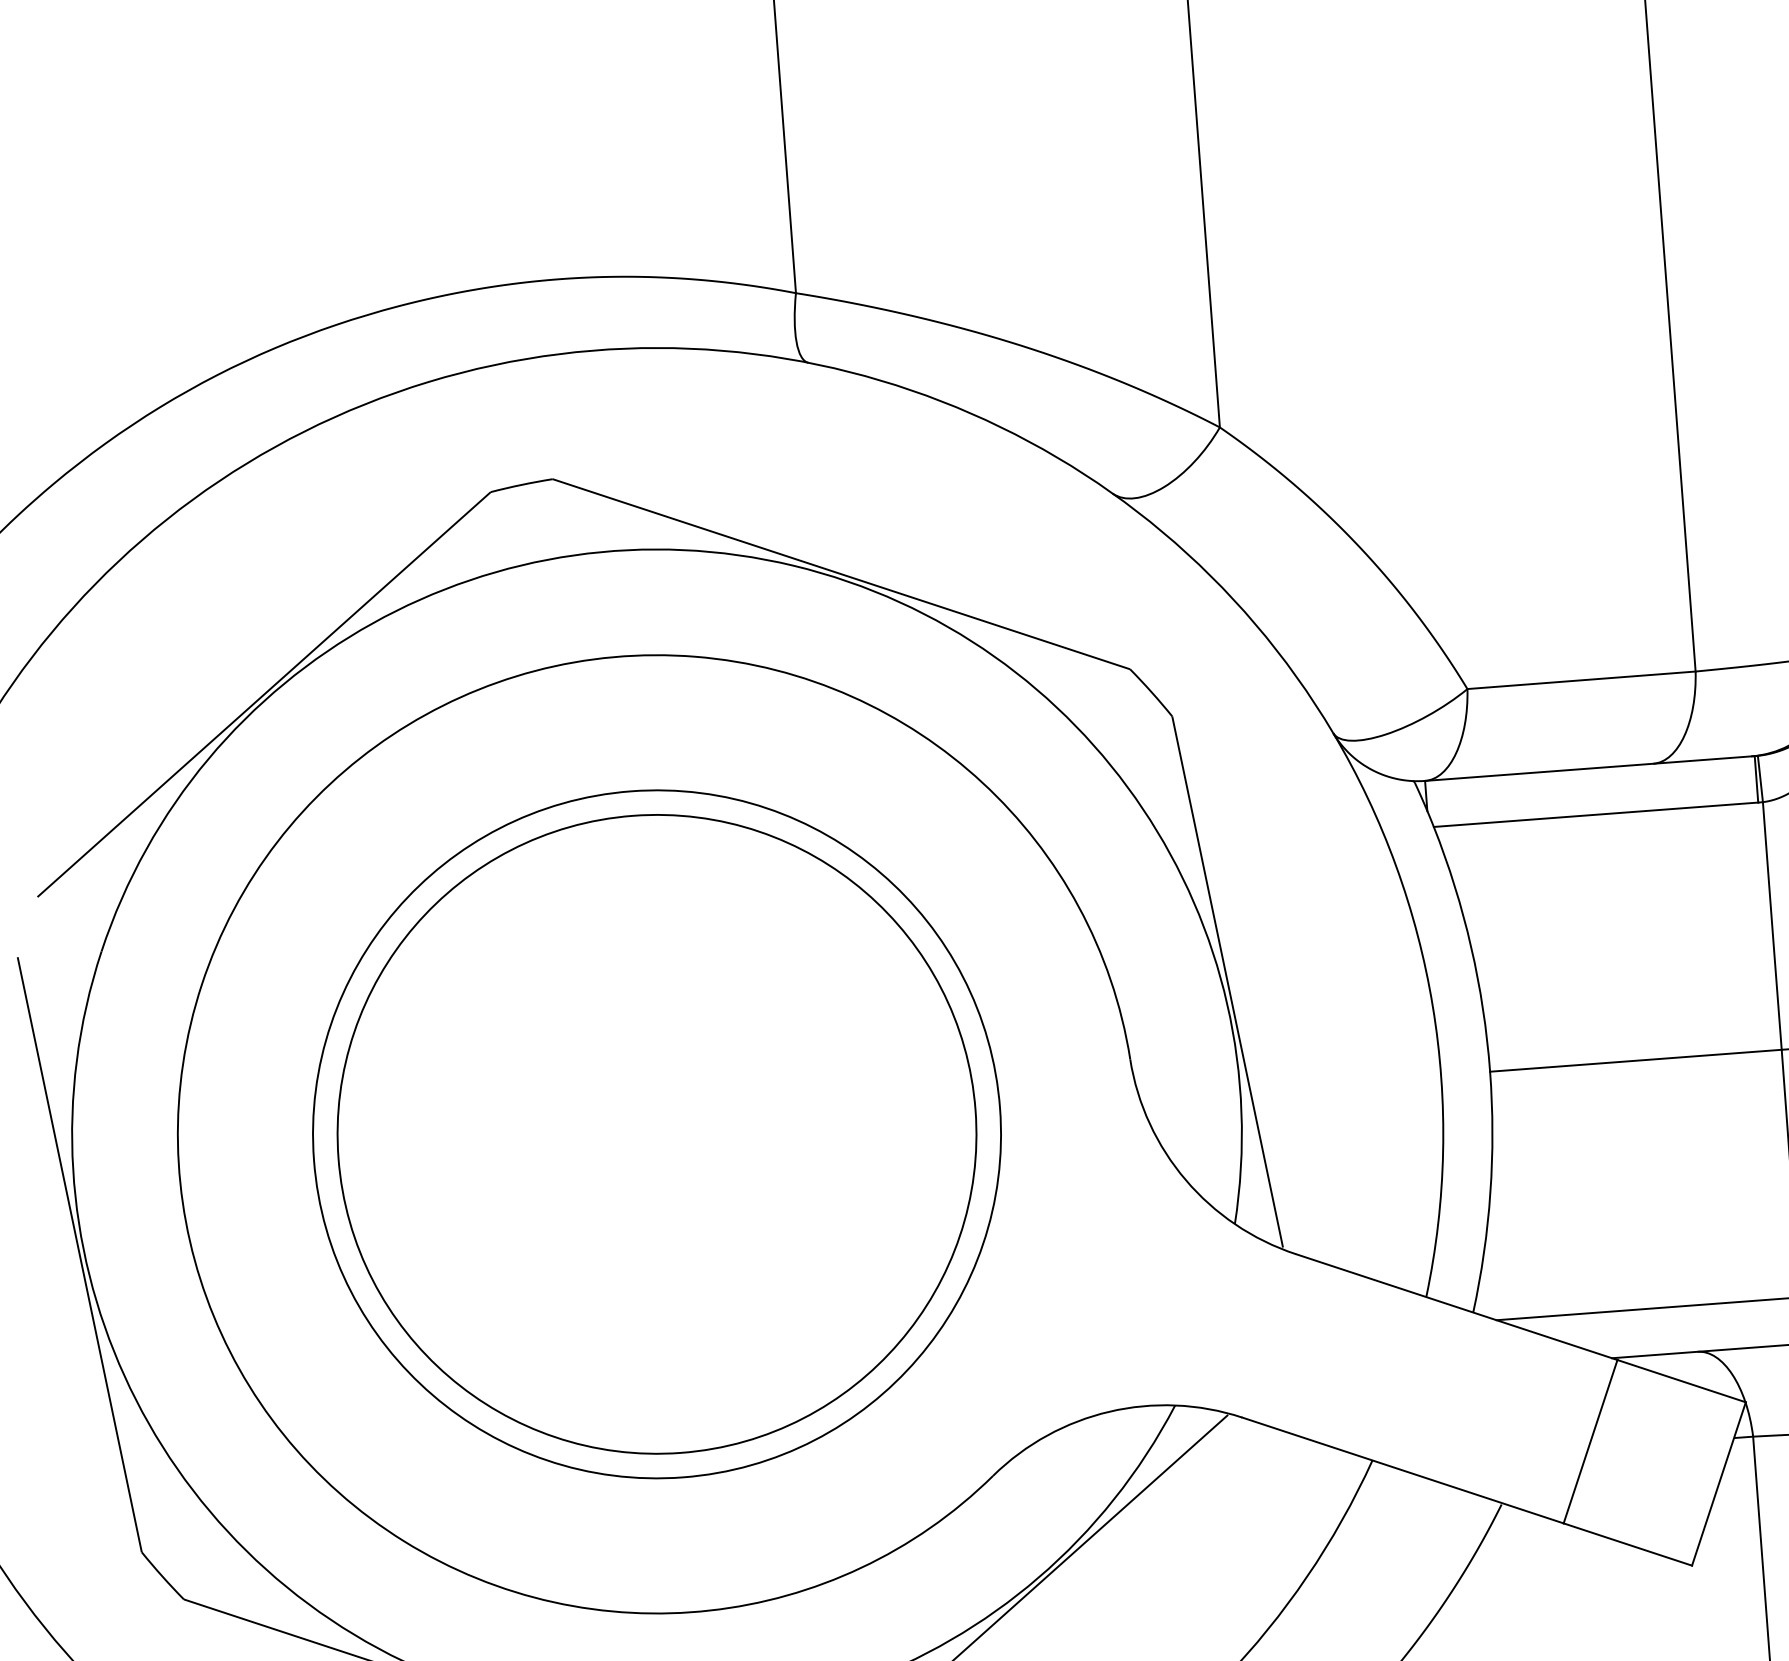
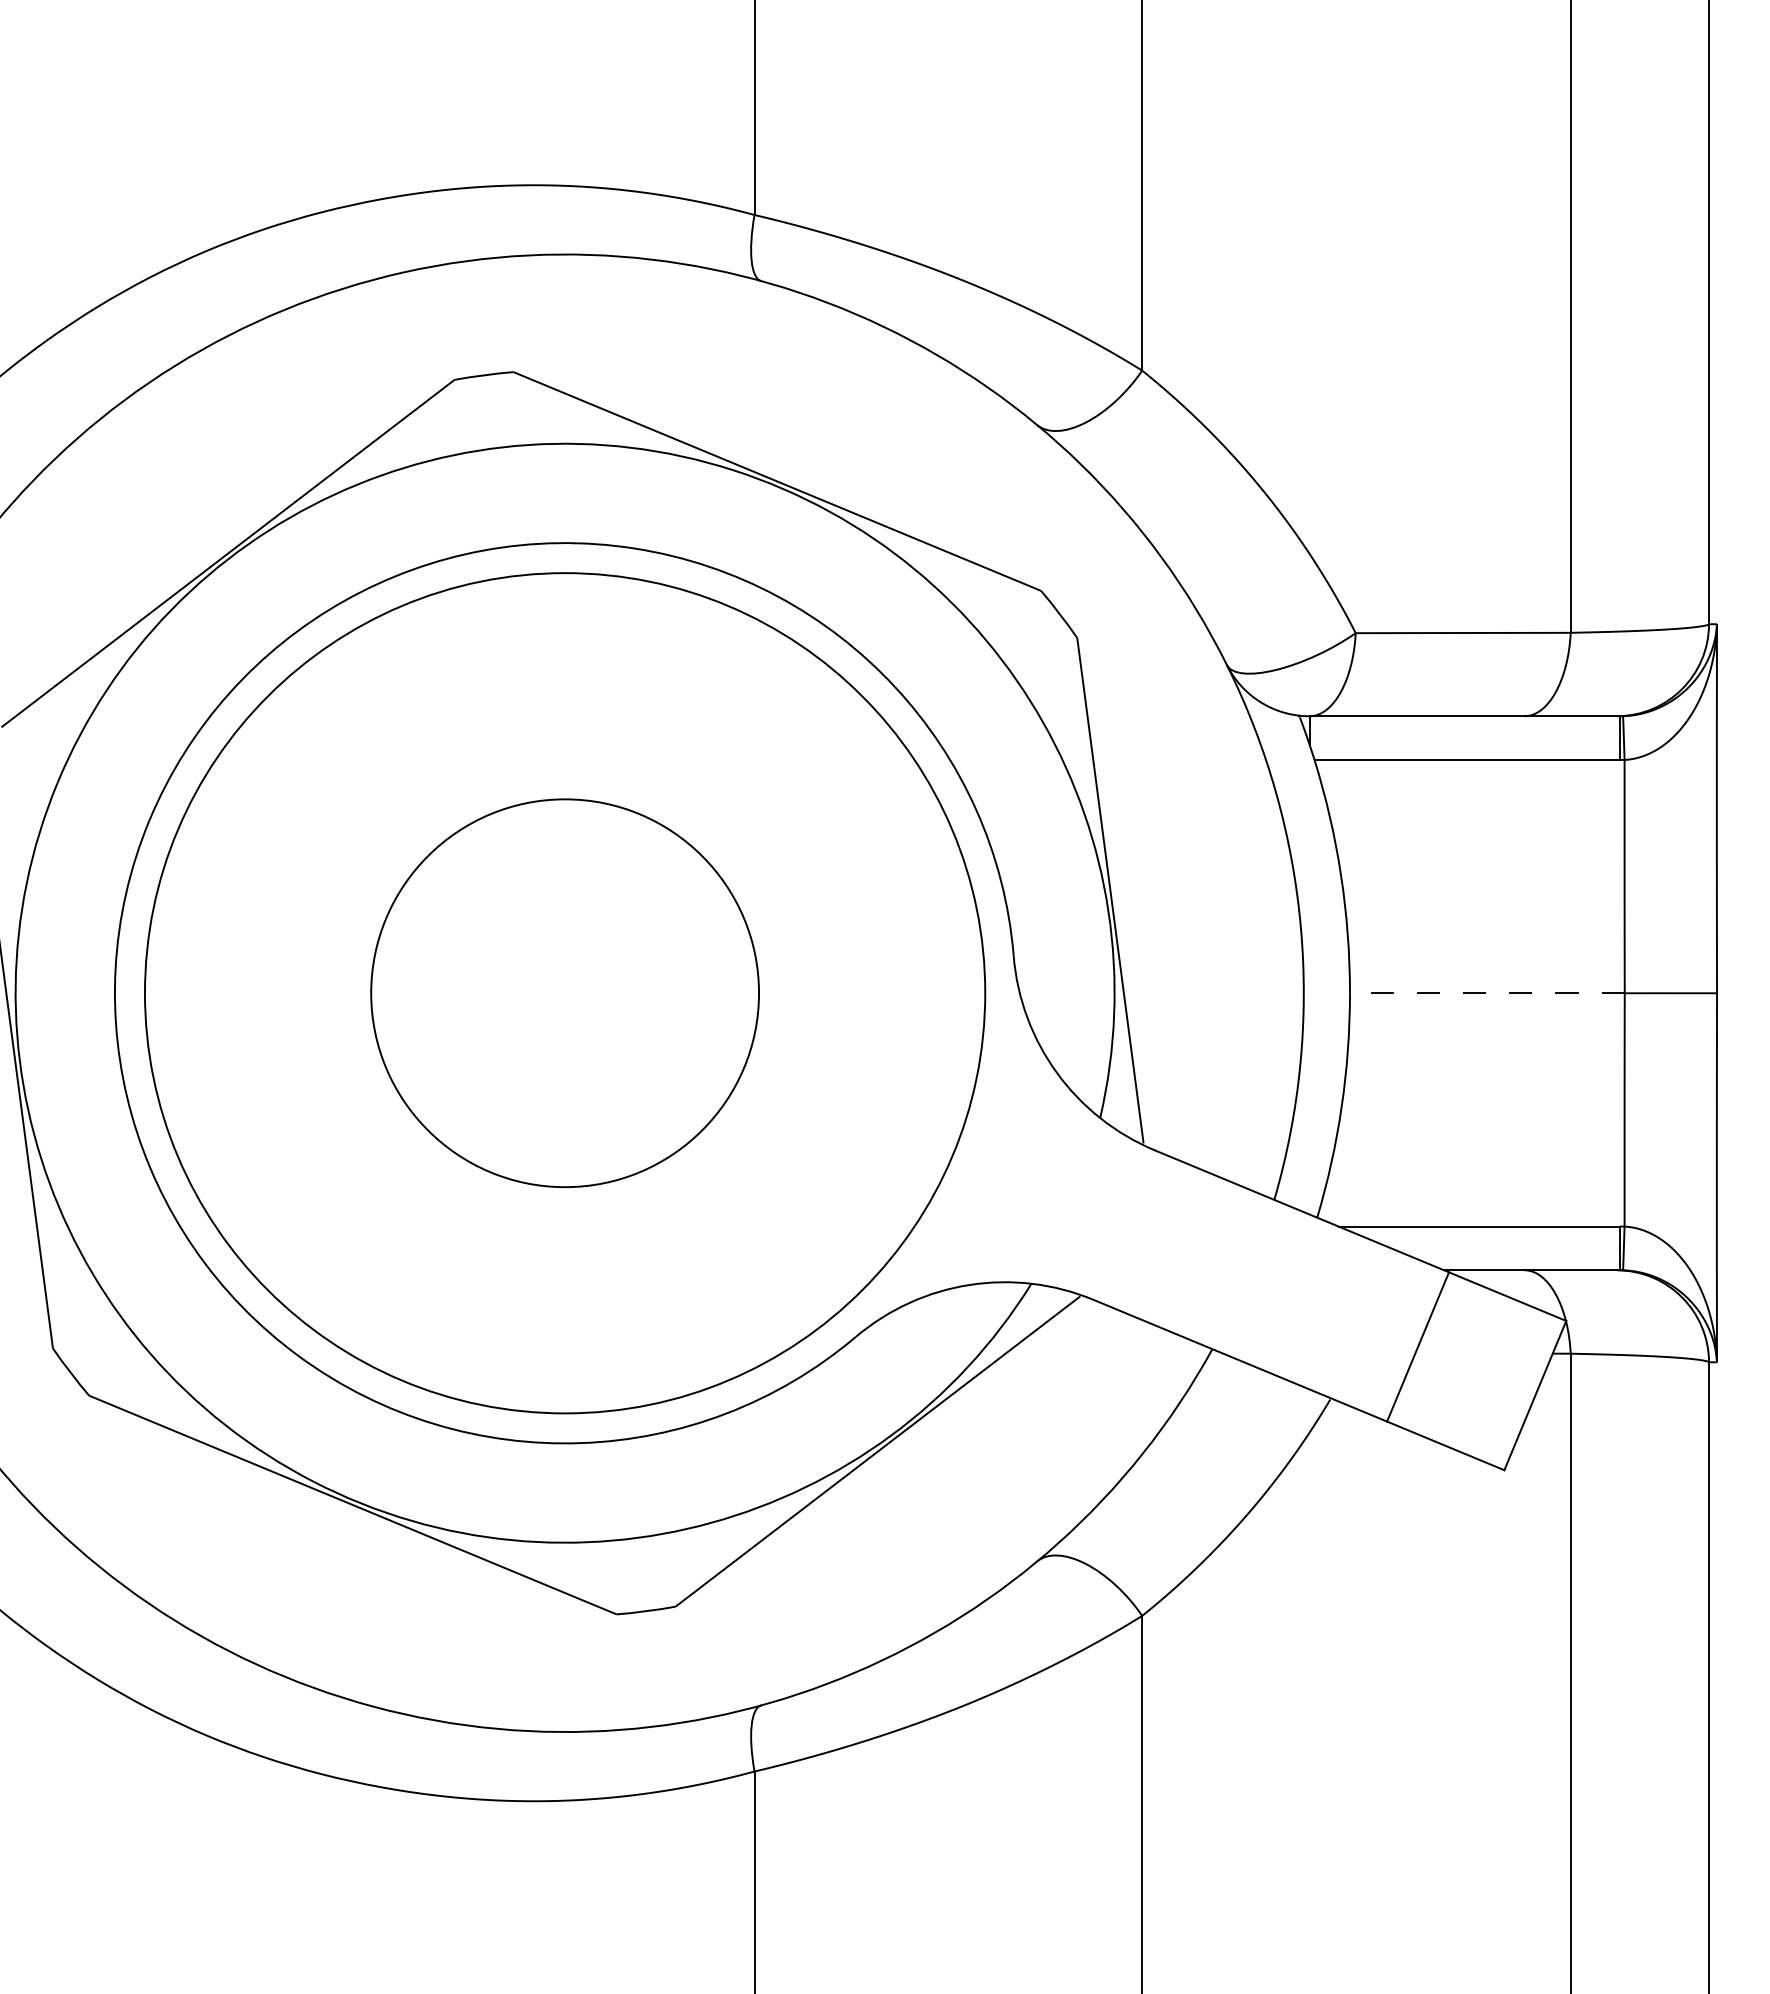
line: (1635, 1061) -> (1486, 993), solid -> dashed
circle: (656, 1134) -> (564, 993), size x0.6
circle: (657, 1134) -> (565, 993), size x1.4

